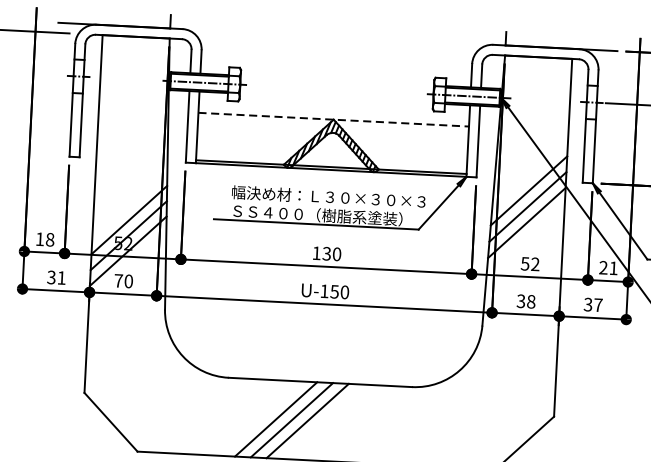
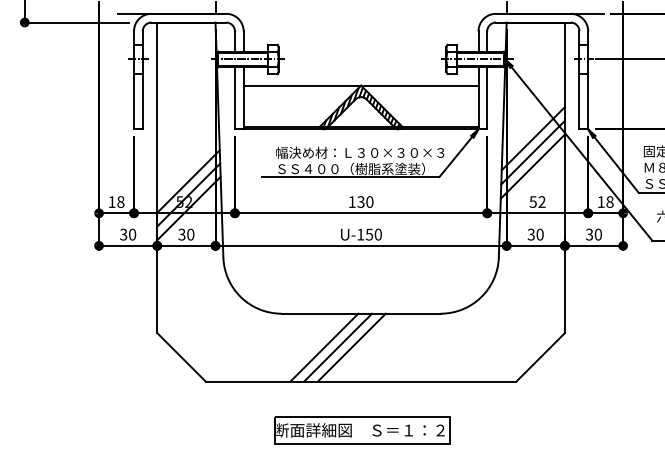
line: (334, 119) -> (361, 85), dashed -> solid
text: (608, 267) -> (605, 201), 21 -> 18
text: (61, 277) -> (132, 234), 31 -> 30
text: (118, 280) -> (181, 234), 70 -> 30
text: (530, 301) -> (539, 234), 38 -> 30
text: (597, 304) -> (597, 234), 37 -> 30

